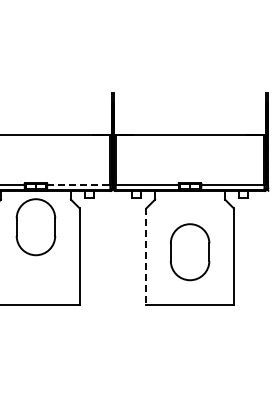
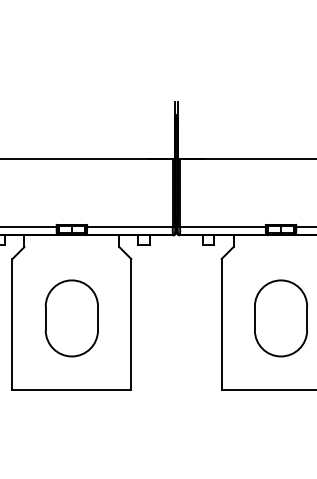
line: (78, 185) -> (129, 227), dashed -> solid
part: (35, 227) -> (71, 318), moved
line: (146, 257) -> (221, 325), dashed -> solid

